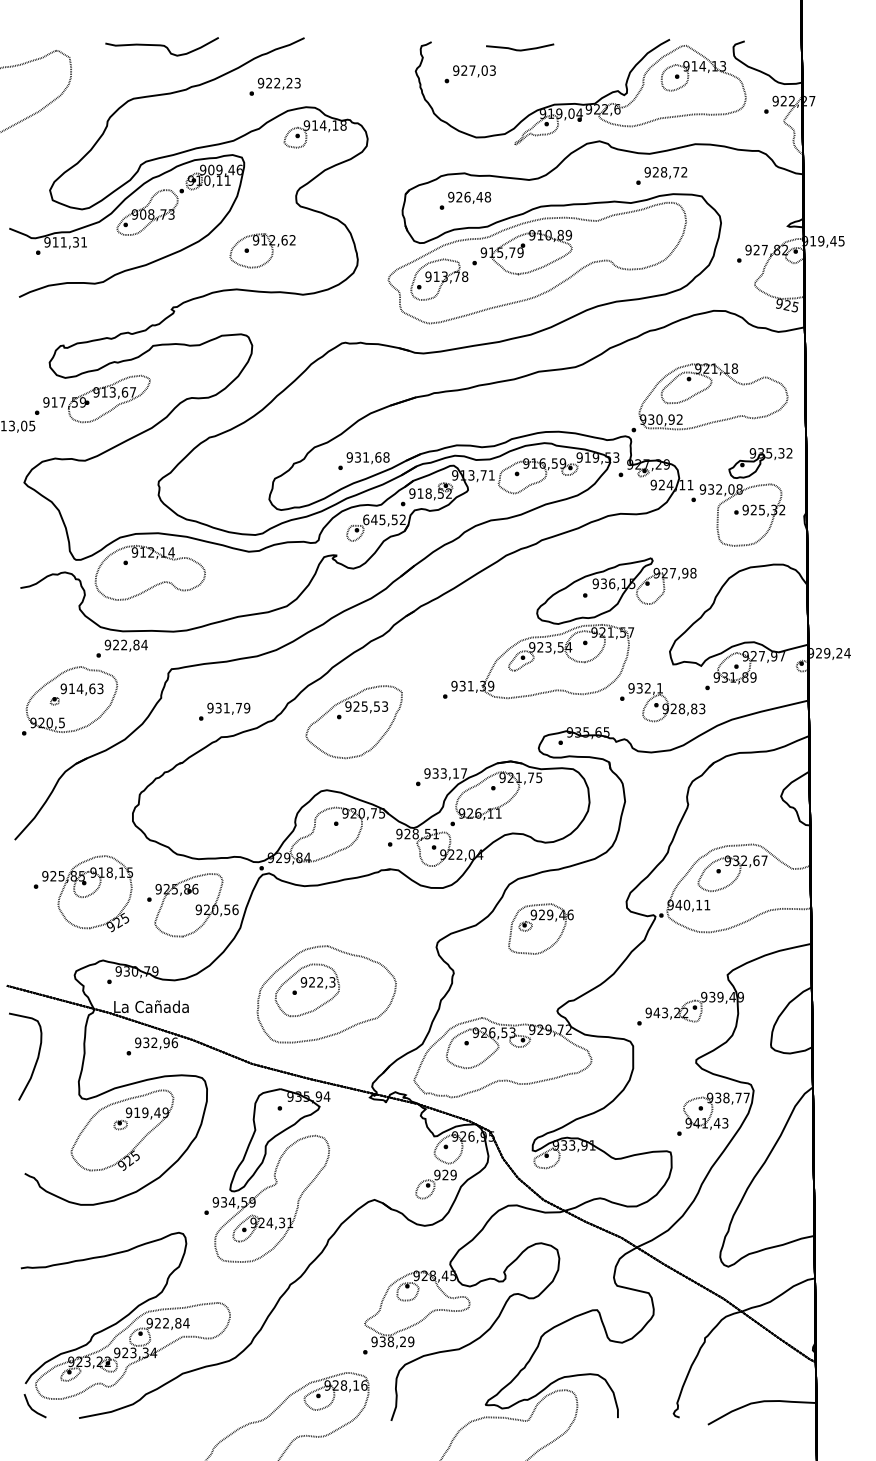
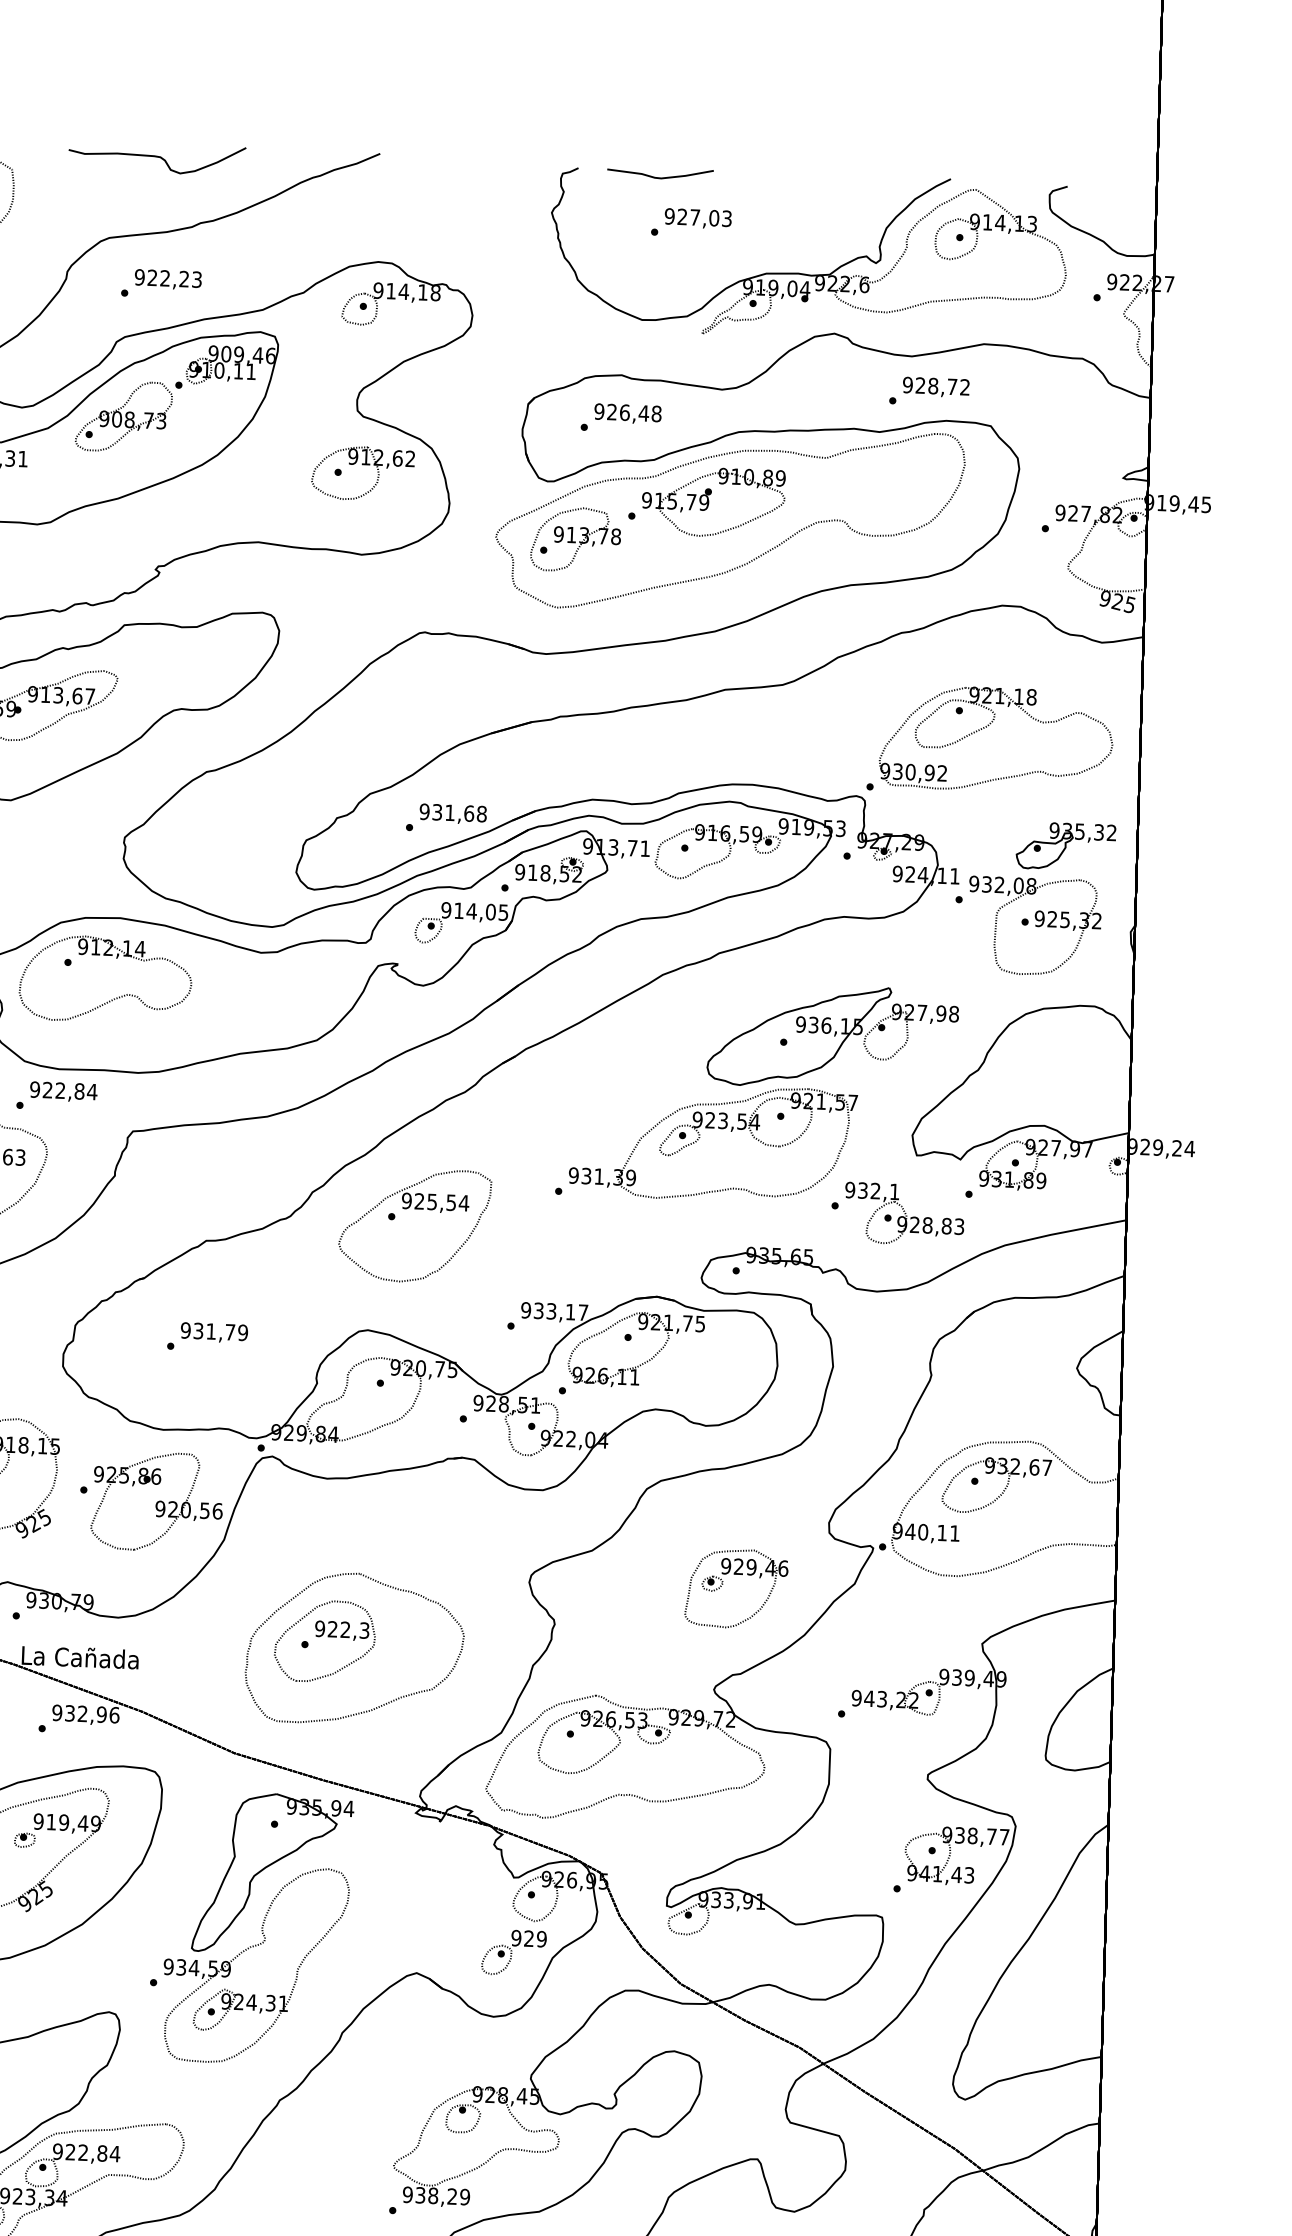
curve: (520, 49) -> (660, 176), moved
text: (469, 74) -> (690, 223), moved
text: (274, 86) -> (160, 283), moved
part: (262, 250) -> (362, 473), moved
text: (384, 519) -> (474, 910), 645,52 -> 914,05
text: (384, 706) -> (463, 1203), 925,53 -> 925,54
text: (224, 711) -> (207, 1336), moved
part: (540, 920) -> (736, 1575), moved

